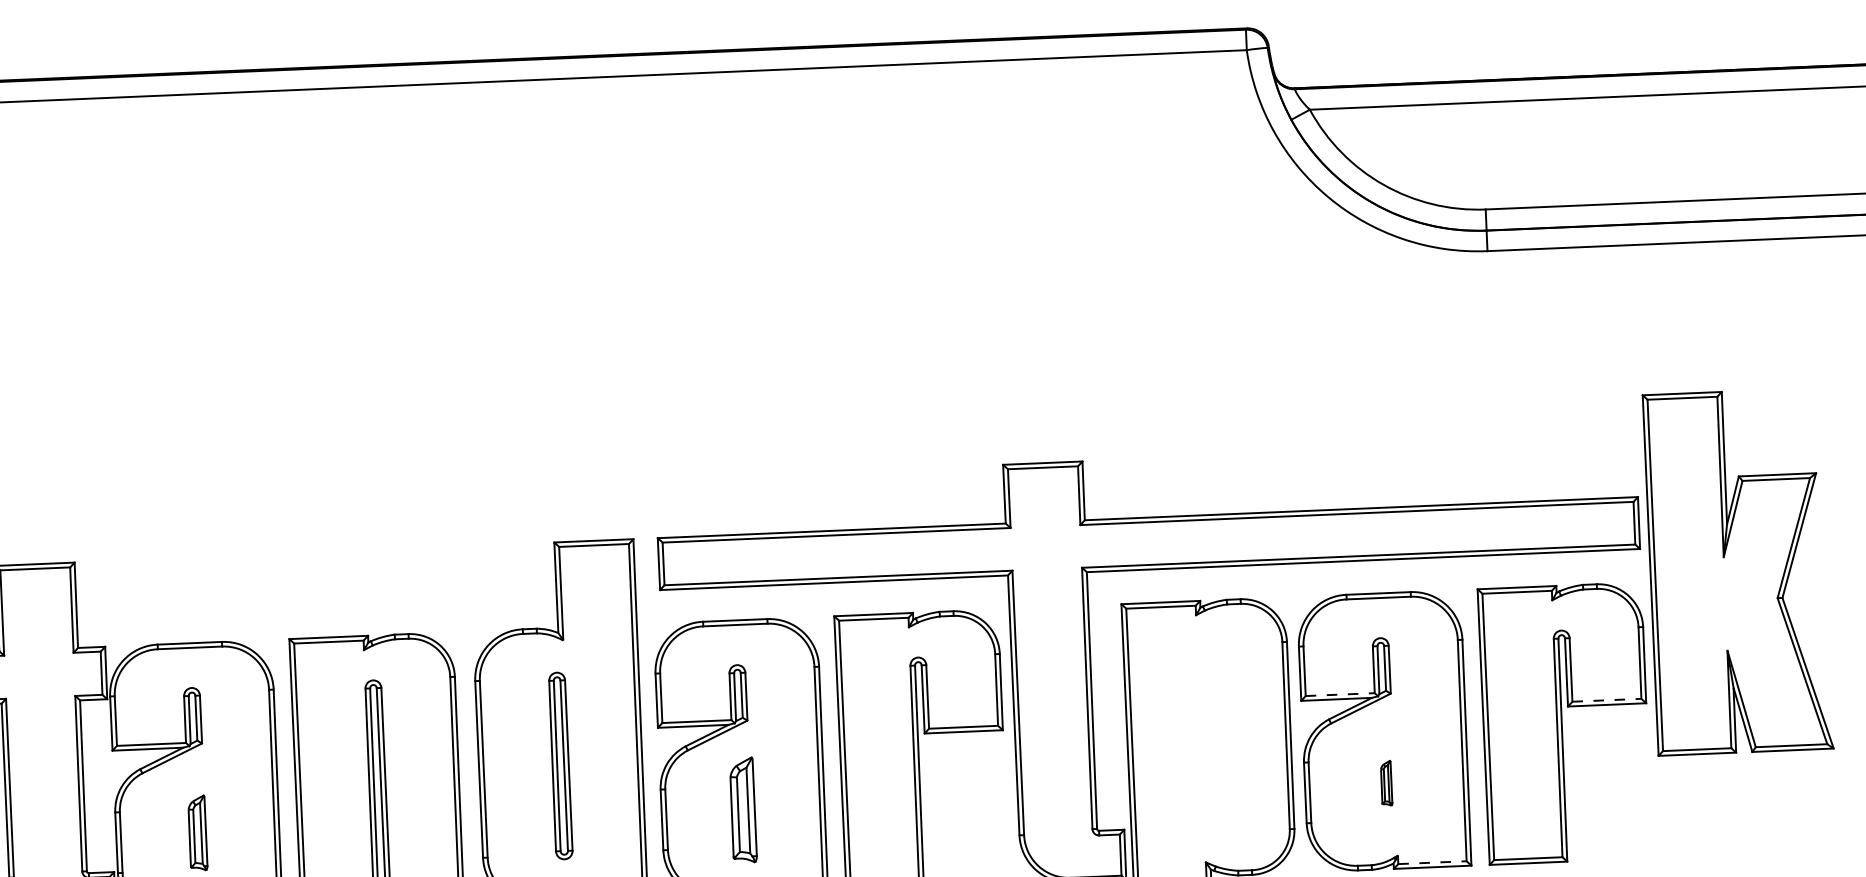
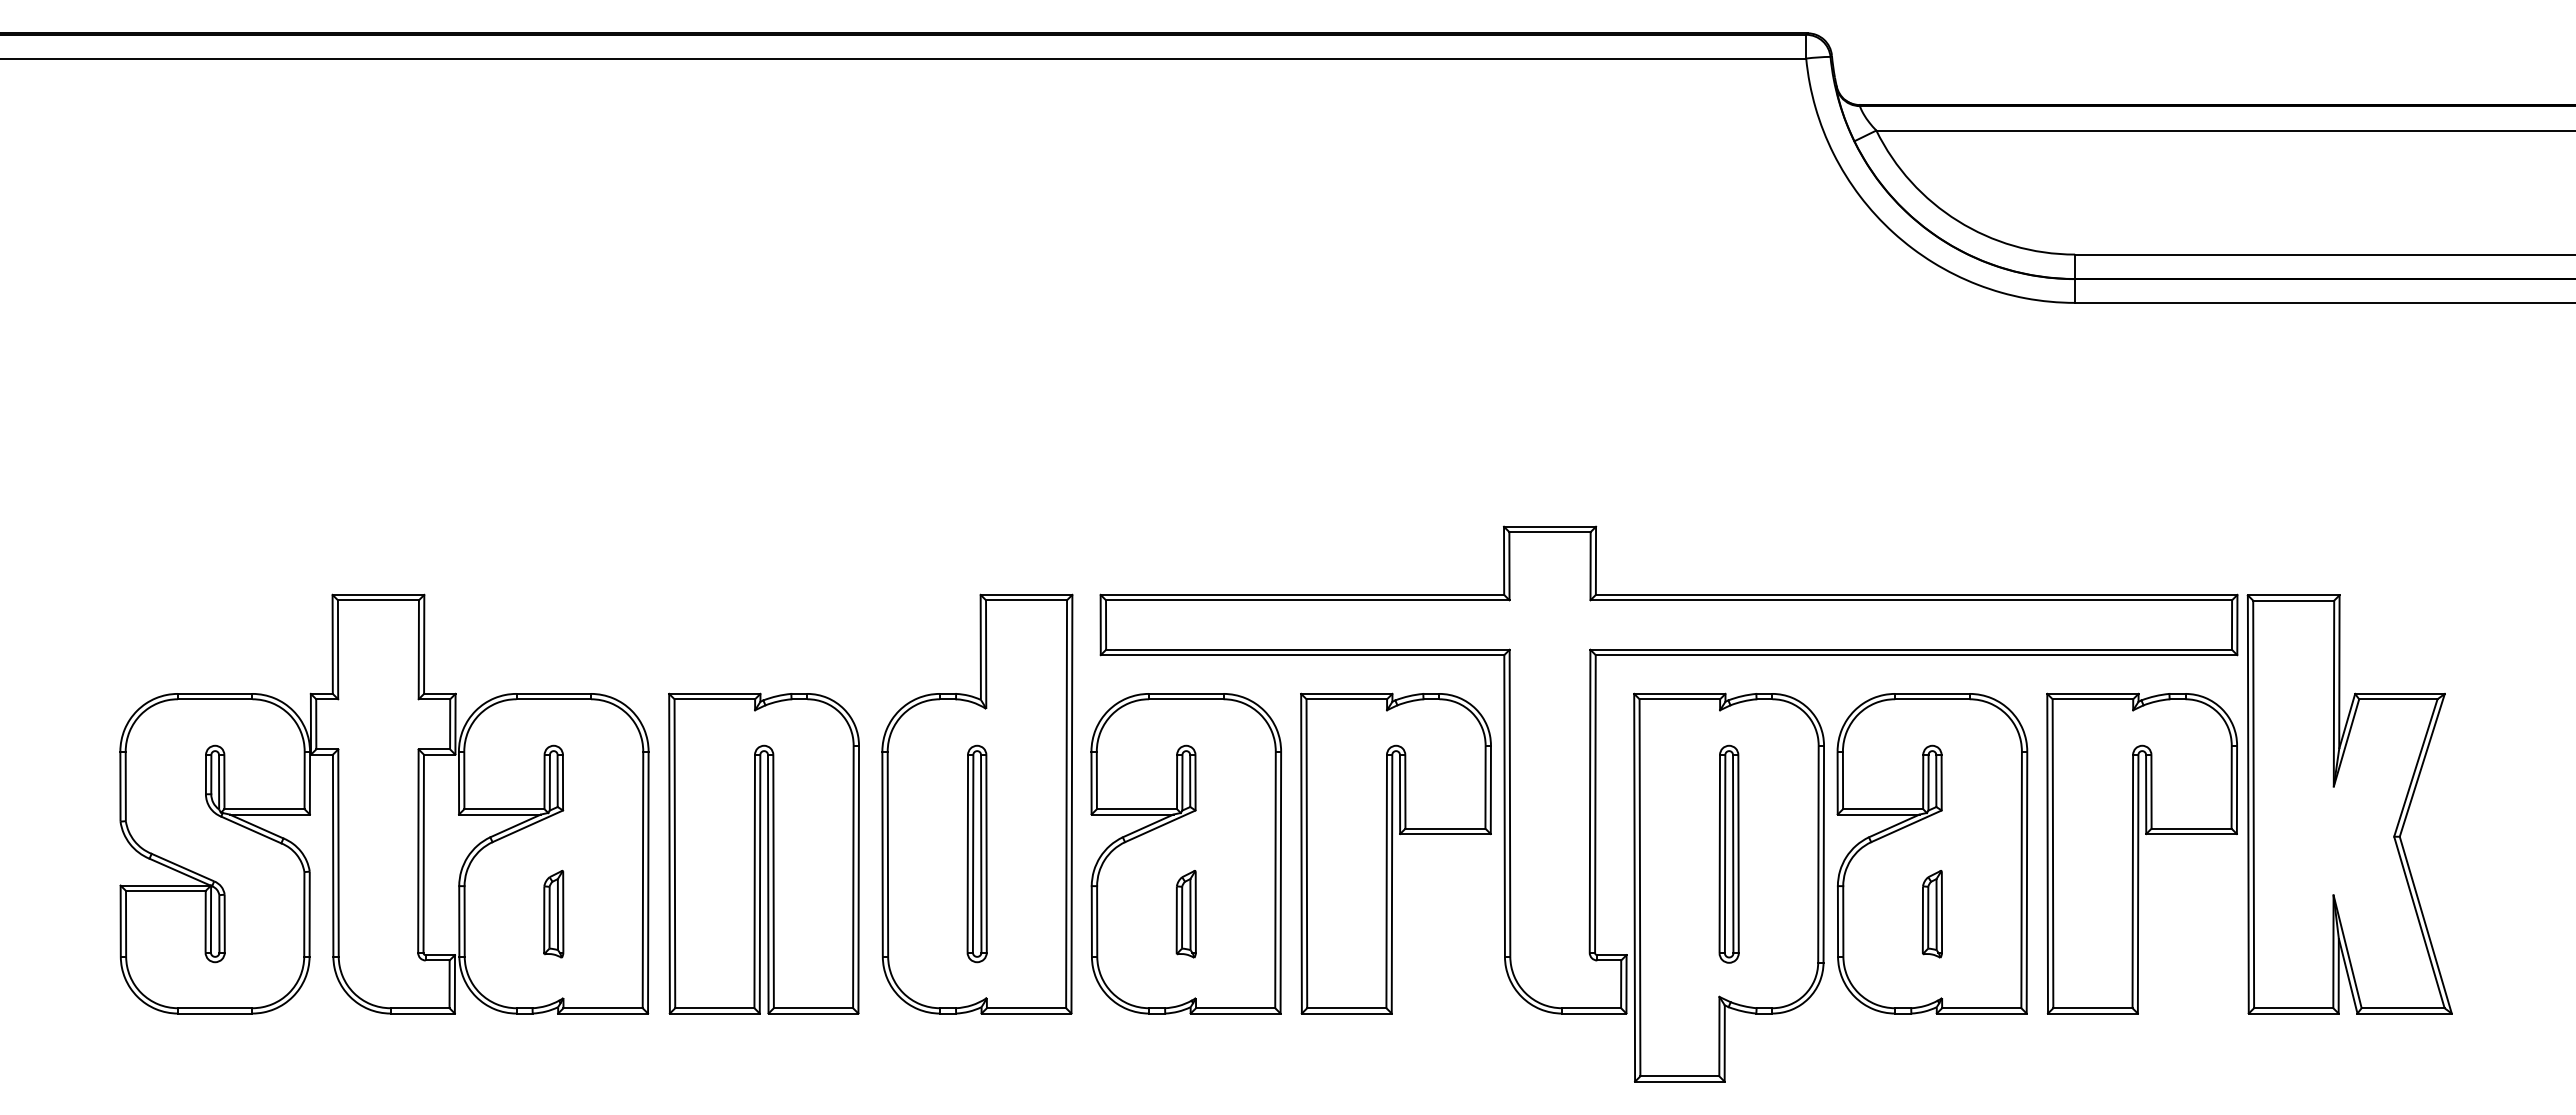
part: (1737, 571) -> (2349, 804), moved
line: (1340, 694) -> (1883, 809), dashed -> solid
line: (1606, 700) -> (2191, 828), dashed -> solid
part: (1208, 738) -> (1728, 853), added
part: (1386, 783) -> (1932, 914), size x1.67
part: (742, 810) -> (1185, 914), size x0.71
line: (1432, 862) -> (1981, 1008), dashed -> solid

